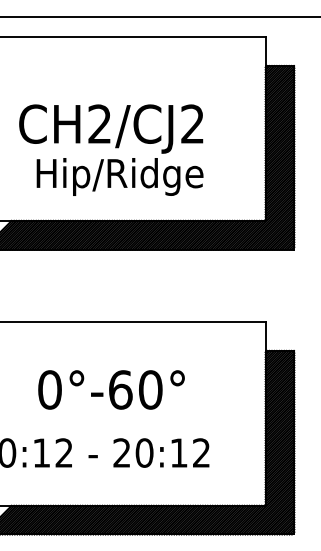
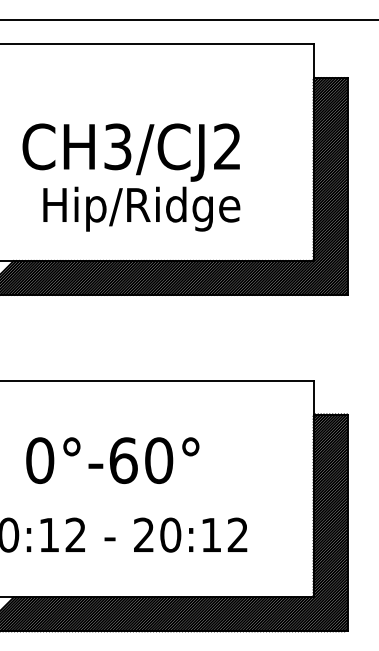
text: (99, 123) -> (117, 146), CH2/CJ2 -> CH3/CJ2
text: (111, 389) -> (112, 460), moved

